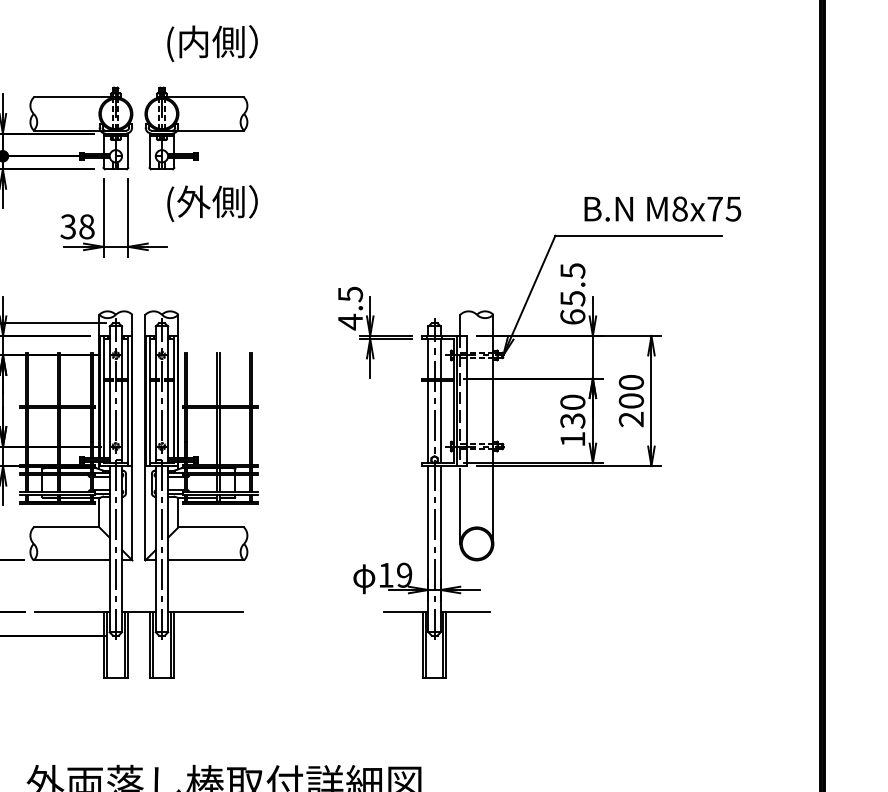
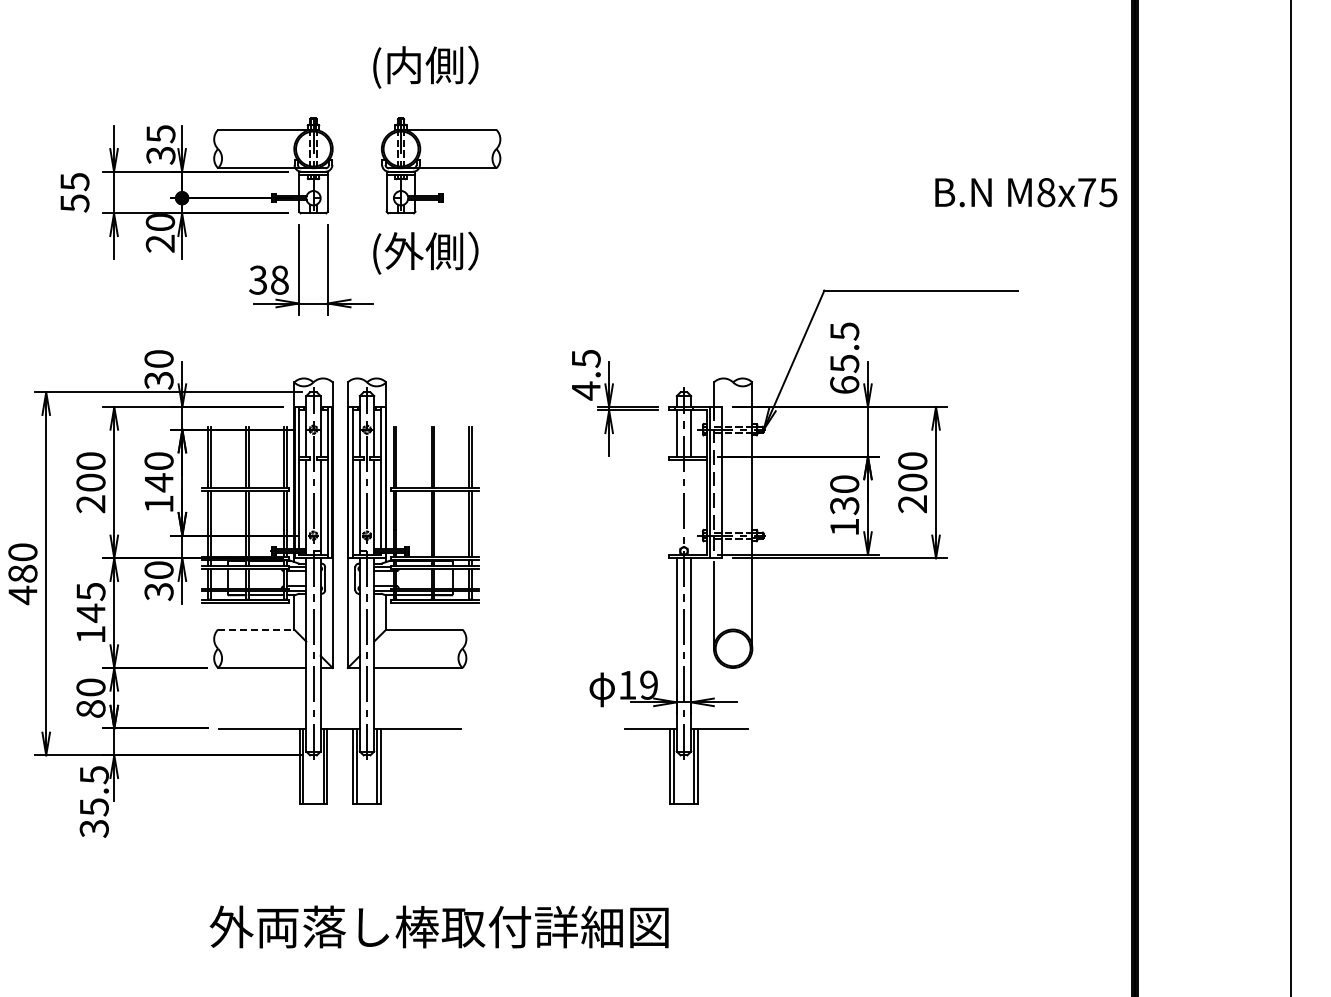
part: (196, 128) -> (441, 165), moved
text: (663, 209) -> (1026, 192), moved
line: (428, 421) -> (676, 506), removed
line: (441, 421) -> (691, 506), removed
line: (66, 527) -> (256, 629), solid -> dashed

